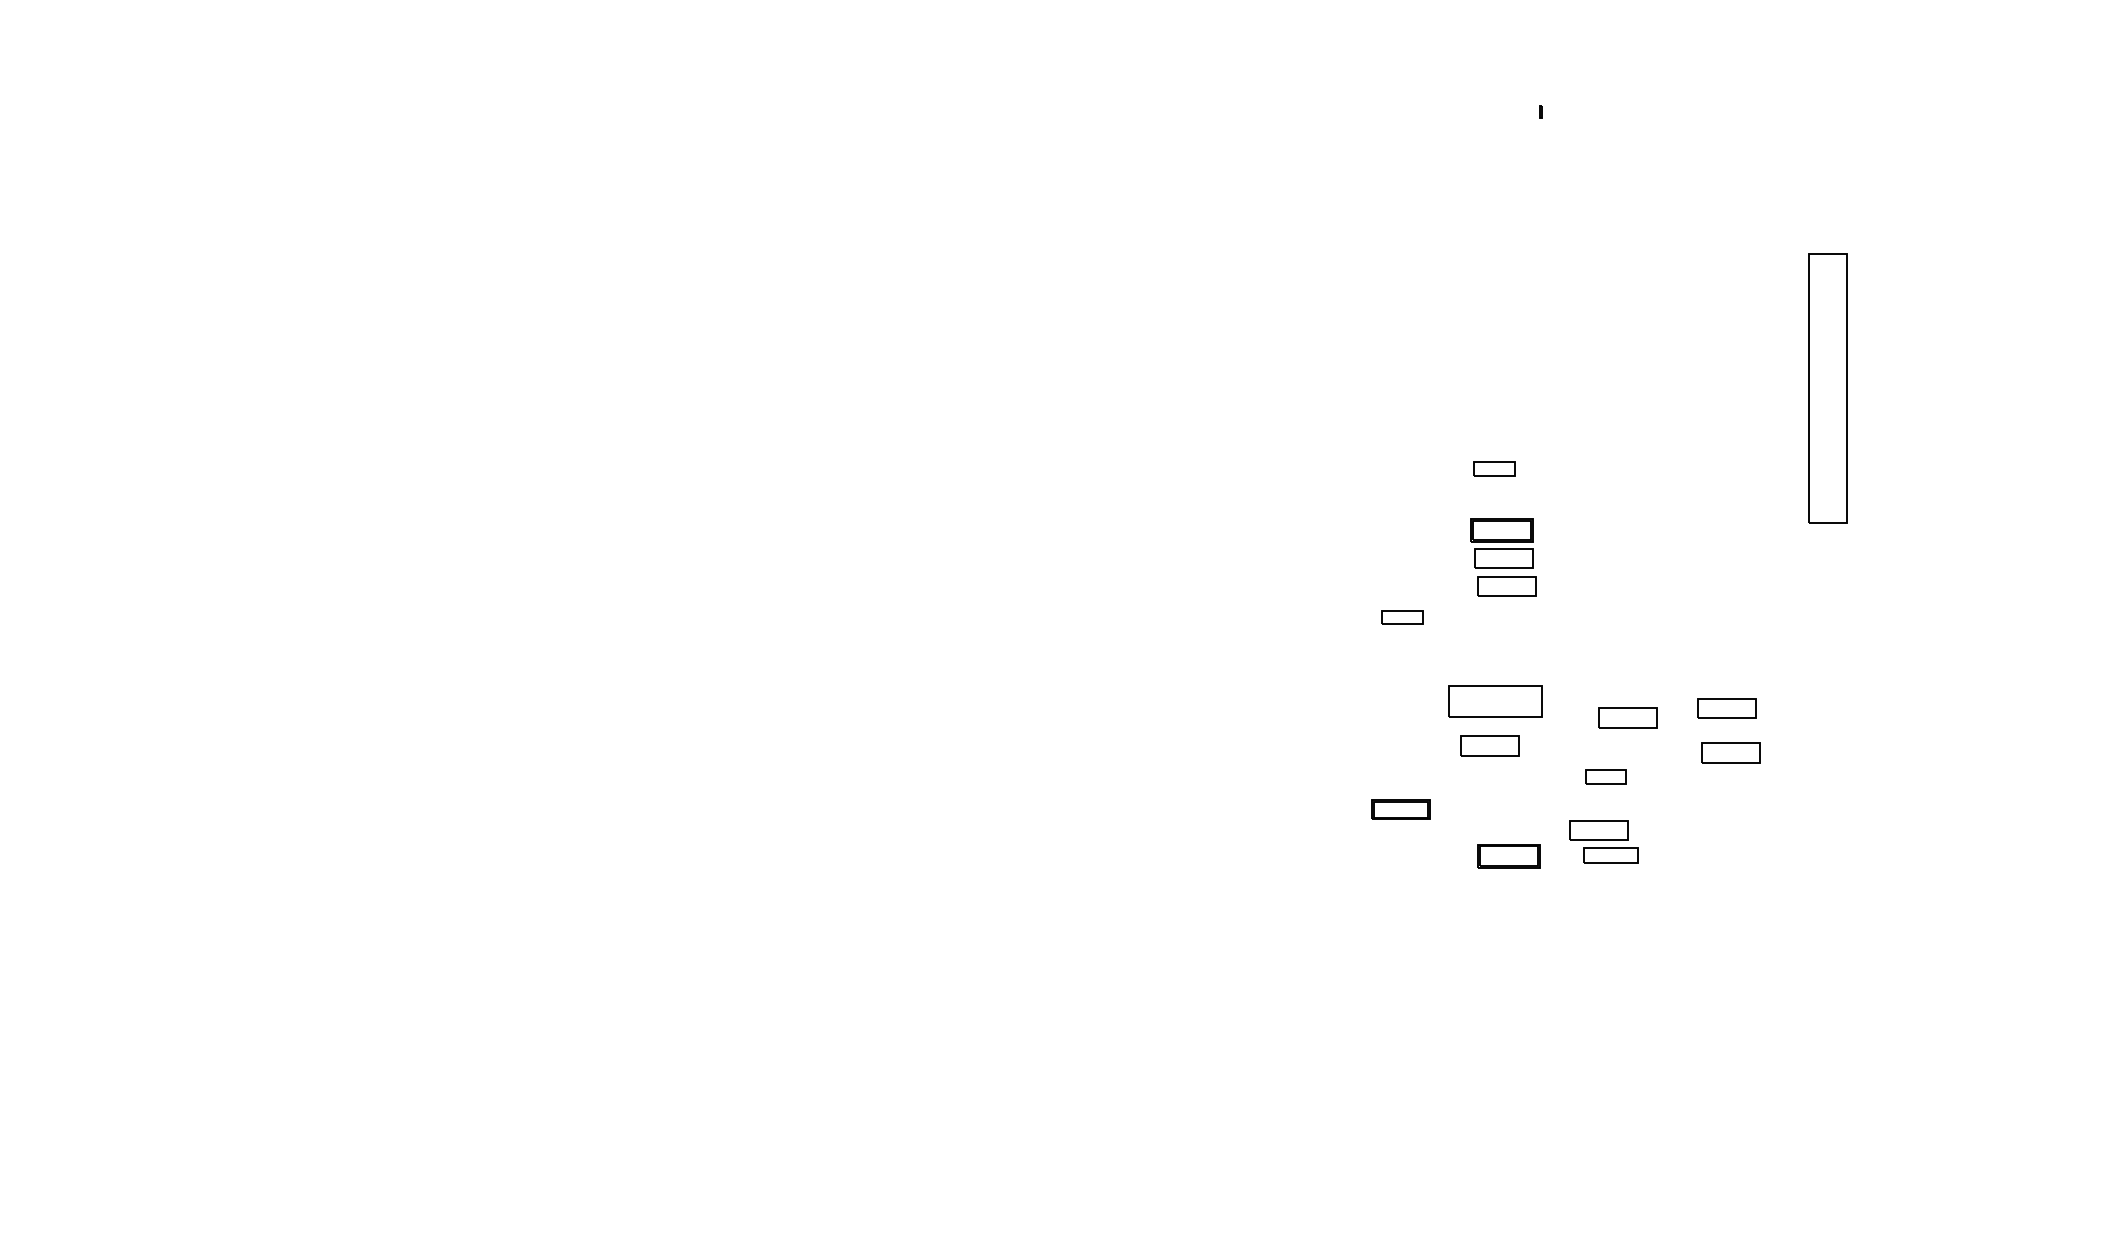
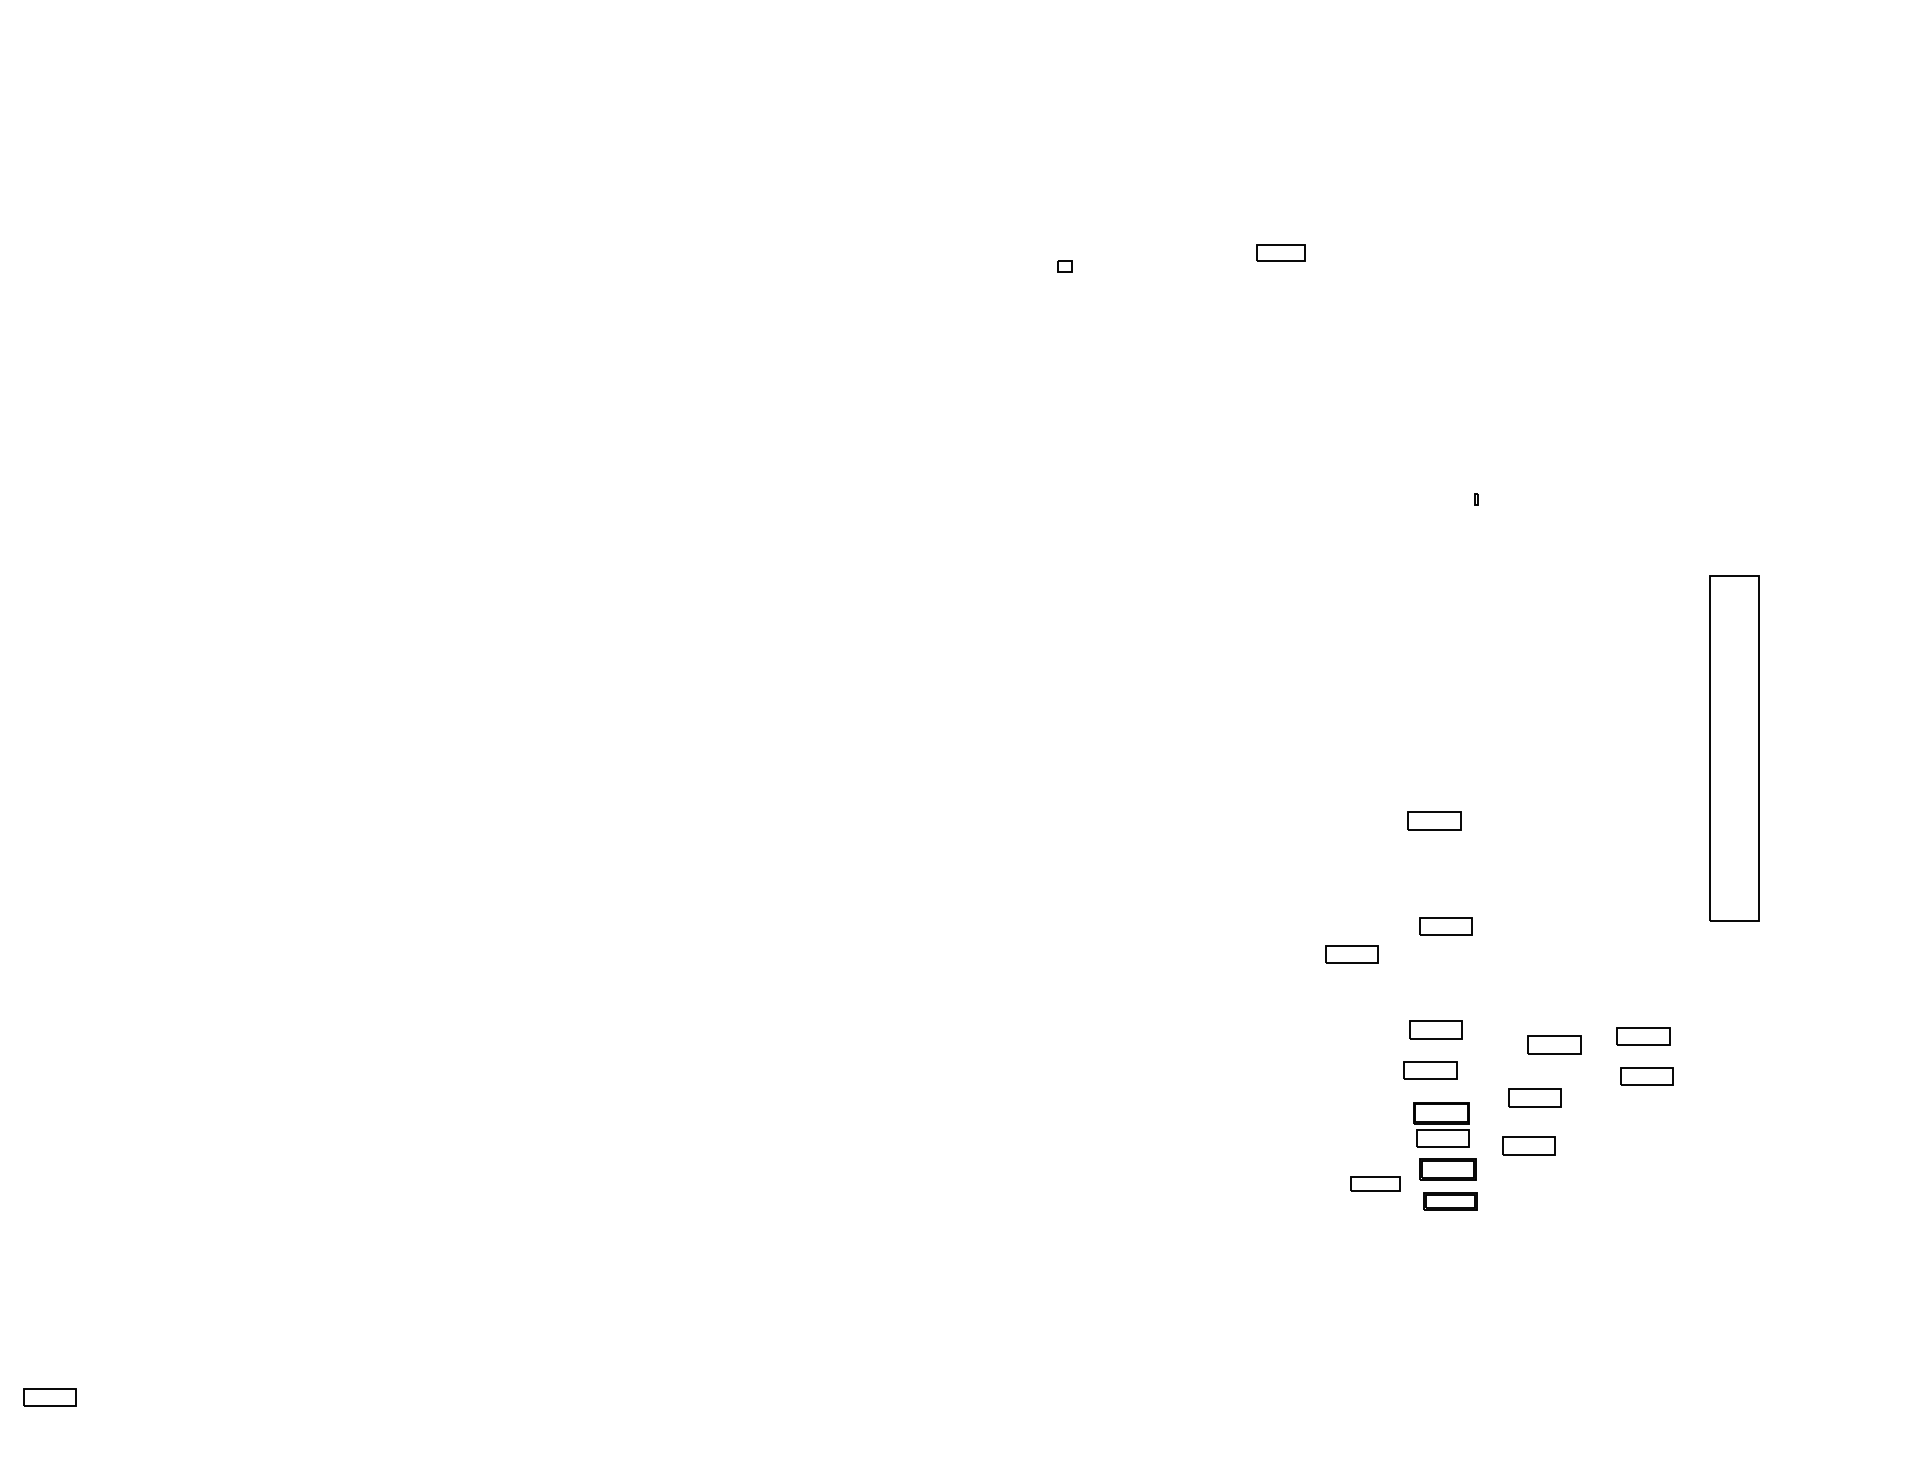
part: (1827, 388) -> (1734, 748), size x1.43
part: (1494, 468) -> (1434, 820), size x1.43
part: (1502, 543) -> (1441, 1124), moved
part: (1402, 617) -> (1351, 954), size x1.43
part: (1495, 700) -> (1435, 1029), size x0.62
part: (1605, 776) -> (1534, 1097), size x1.43
part: (1400, 809) -> (1450, 1201), moved
part: (1611, 855) -> (1375, 1183), moved

